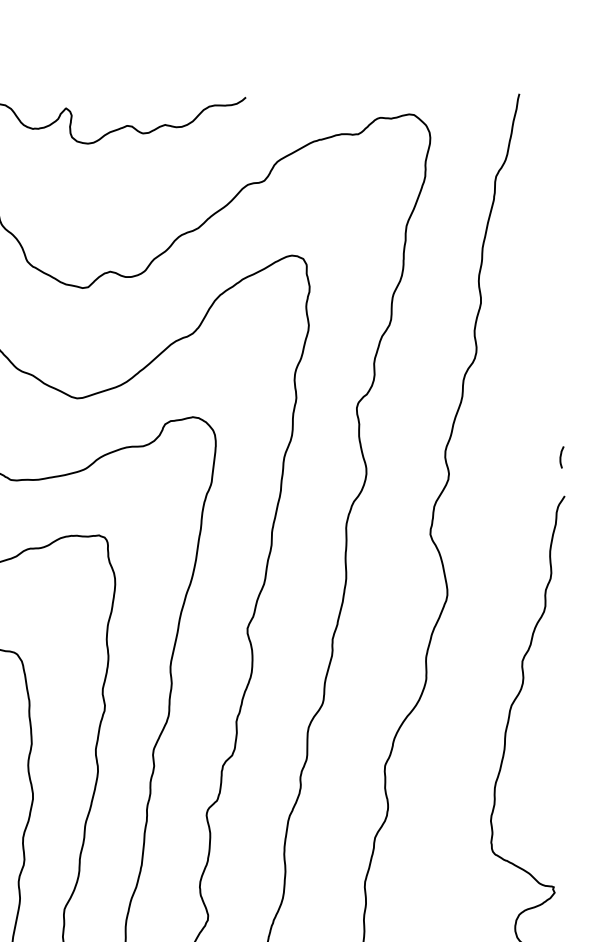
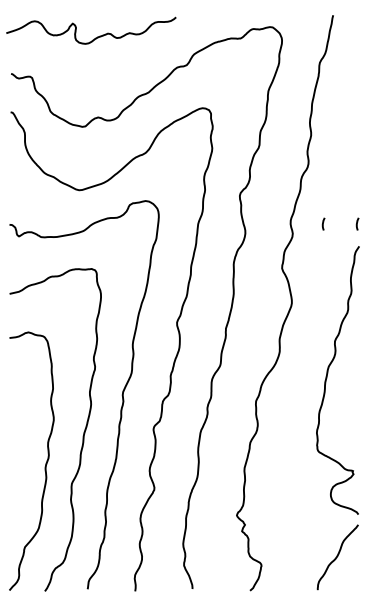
curve: (502, 456) -> (323, 223), added

